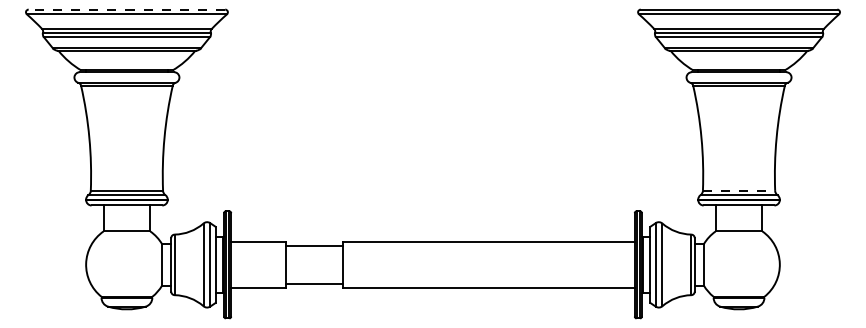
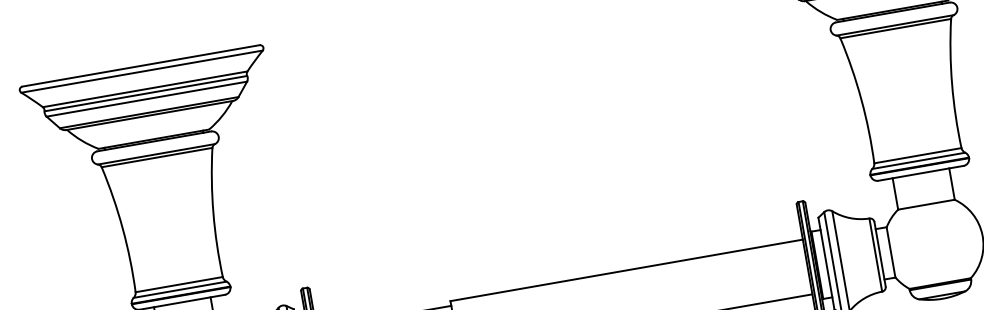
line: (126, 9) -> (140, 65), dashed -> solid
line: (739, 190) -> (918, 155), dashed -> solid

